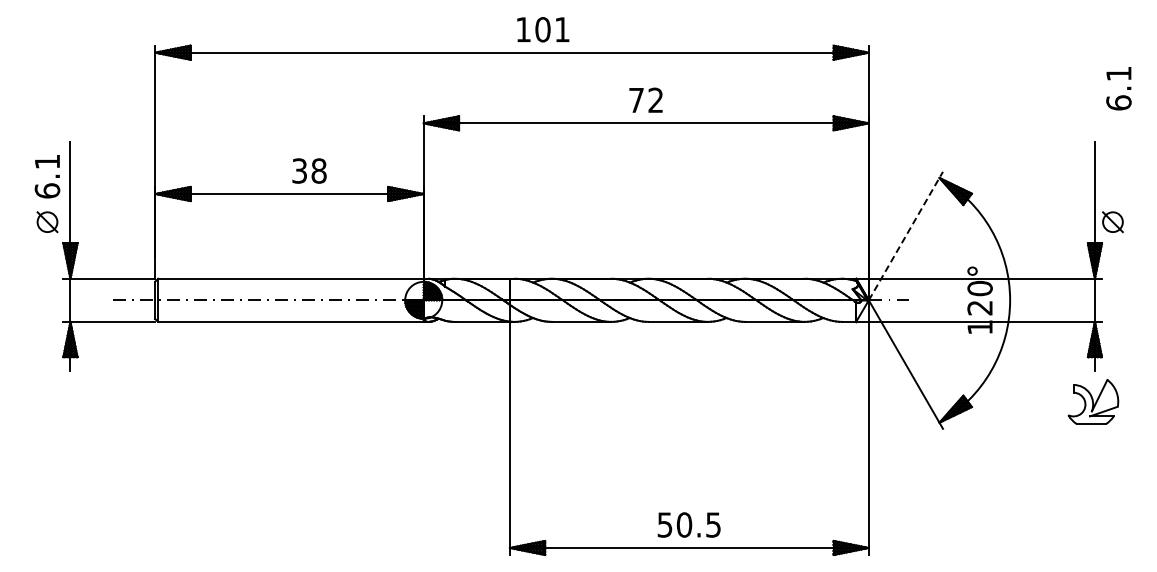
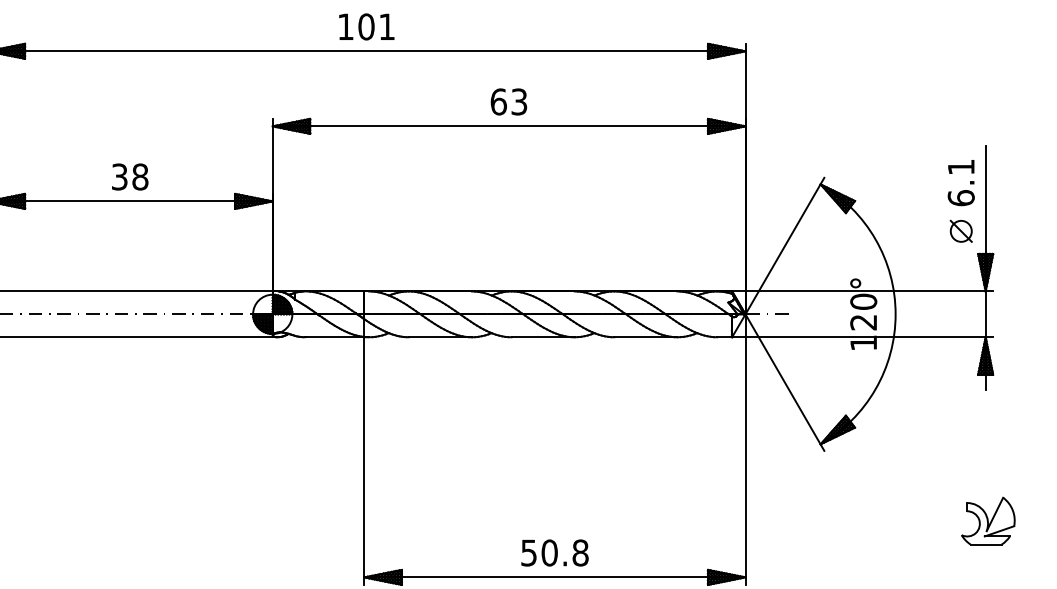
text: (543, 29) -> (367, 26), moved
text: (1118, 88) -> (960, 182), moved
text: (646, 100) -> (509, 102), 72 -> 63
text: (309, 170) -> (130, 176), moved
part: (1112, 222) -> (960, 231), moved
line: (906, 235) -> (785, 245), dashed -> solid
part: (1093, 401) -> (988, 520), moved
text: (713, 524) -> (580, 552), 50.5 -> 50.8

